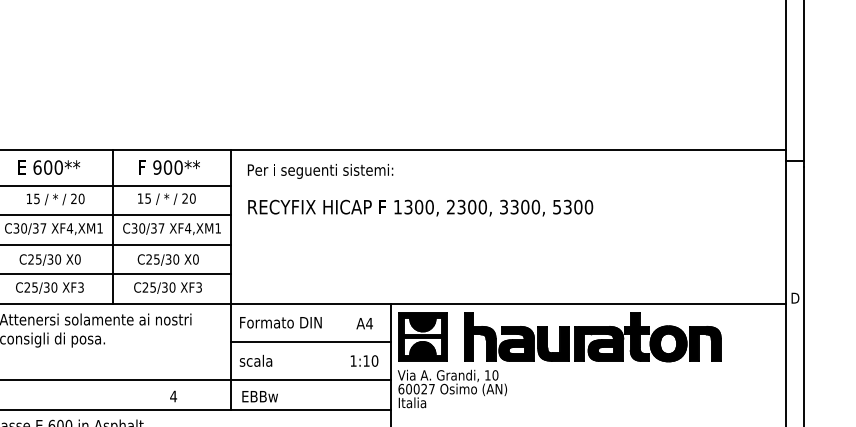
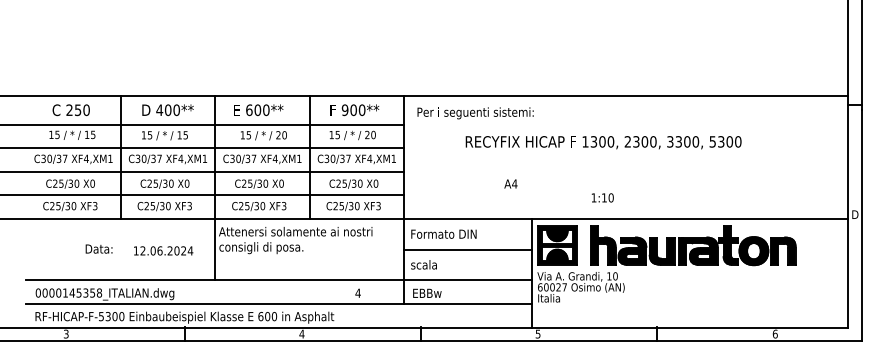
text: (420, 207) -> (603, 142), moved
text: (364, 323) -> (510, 183), moved
text: (364, 360) -> (602, 197), moved

